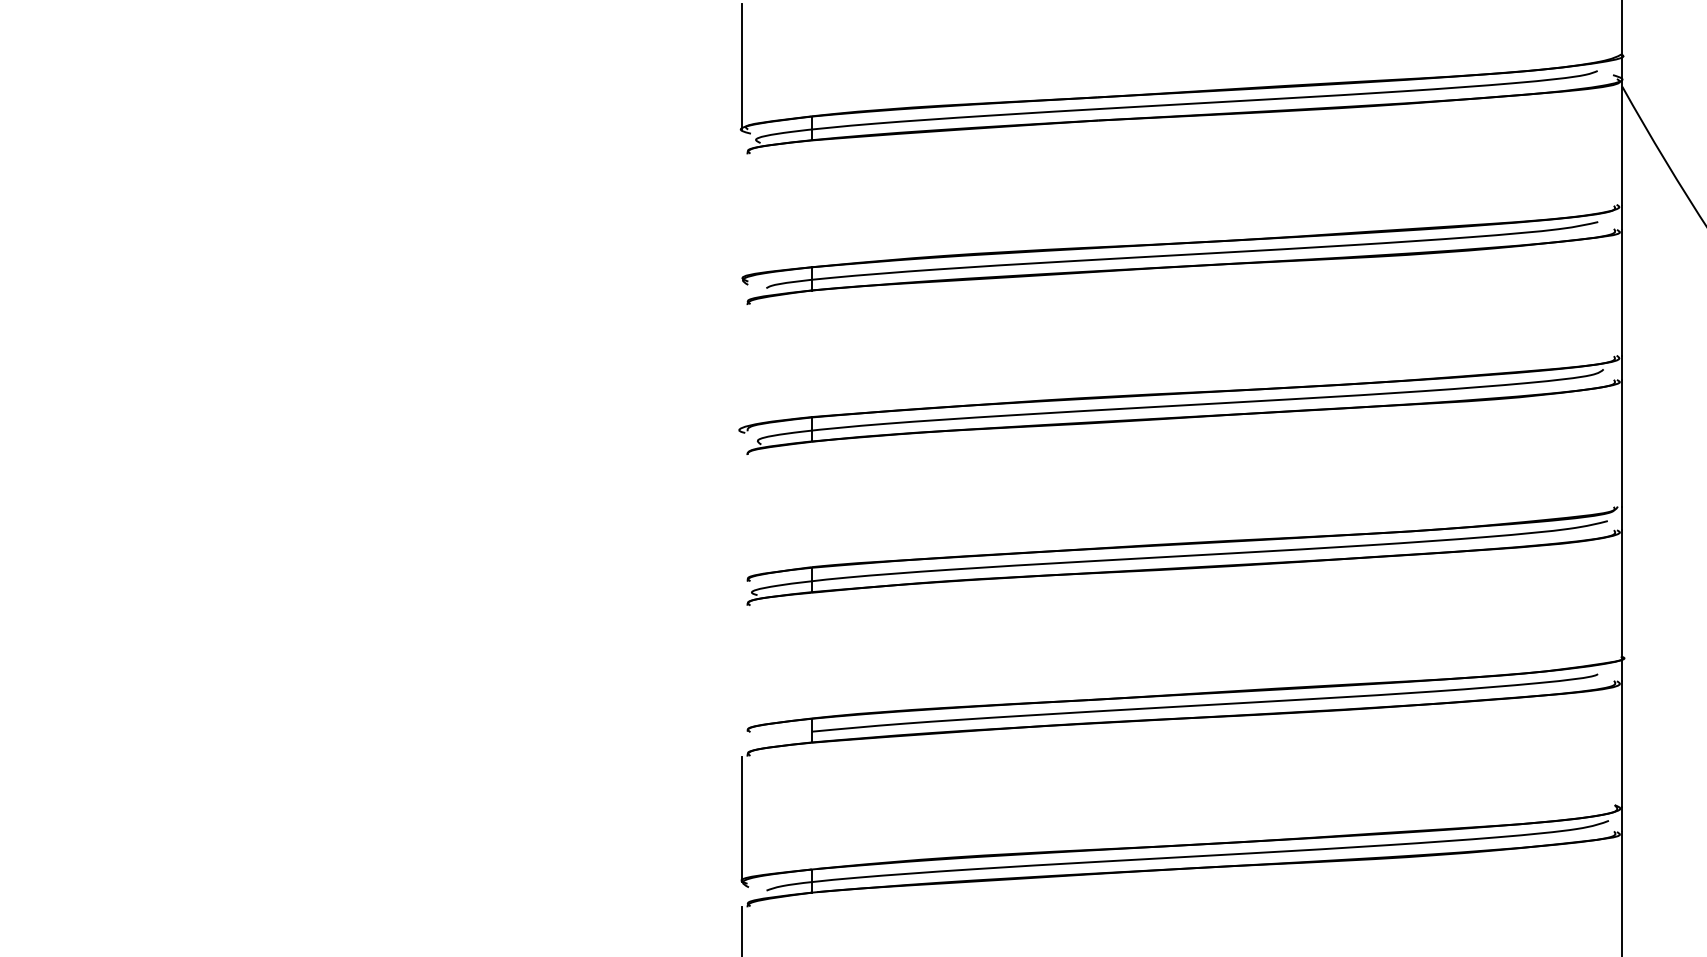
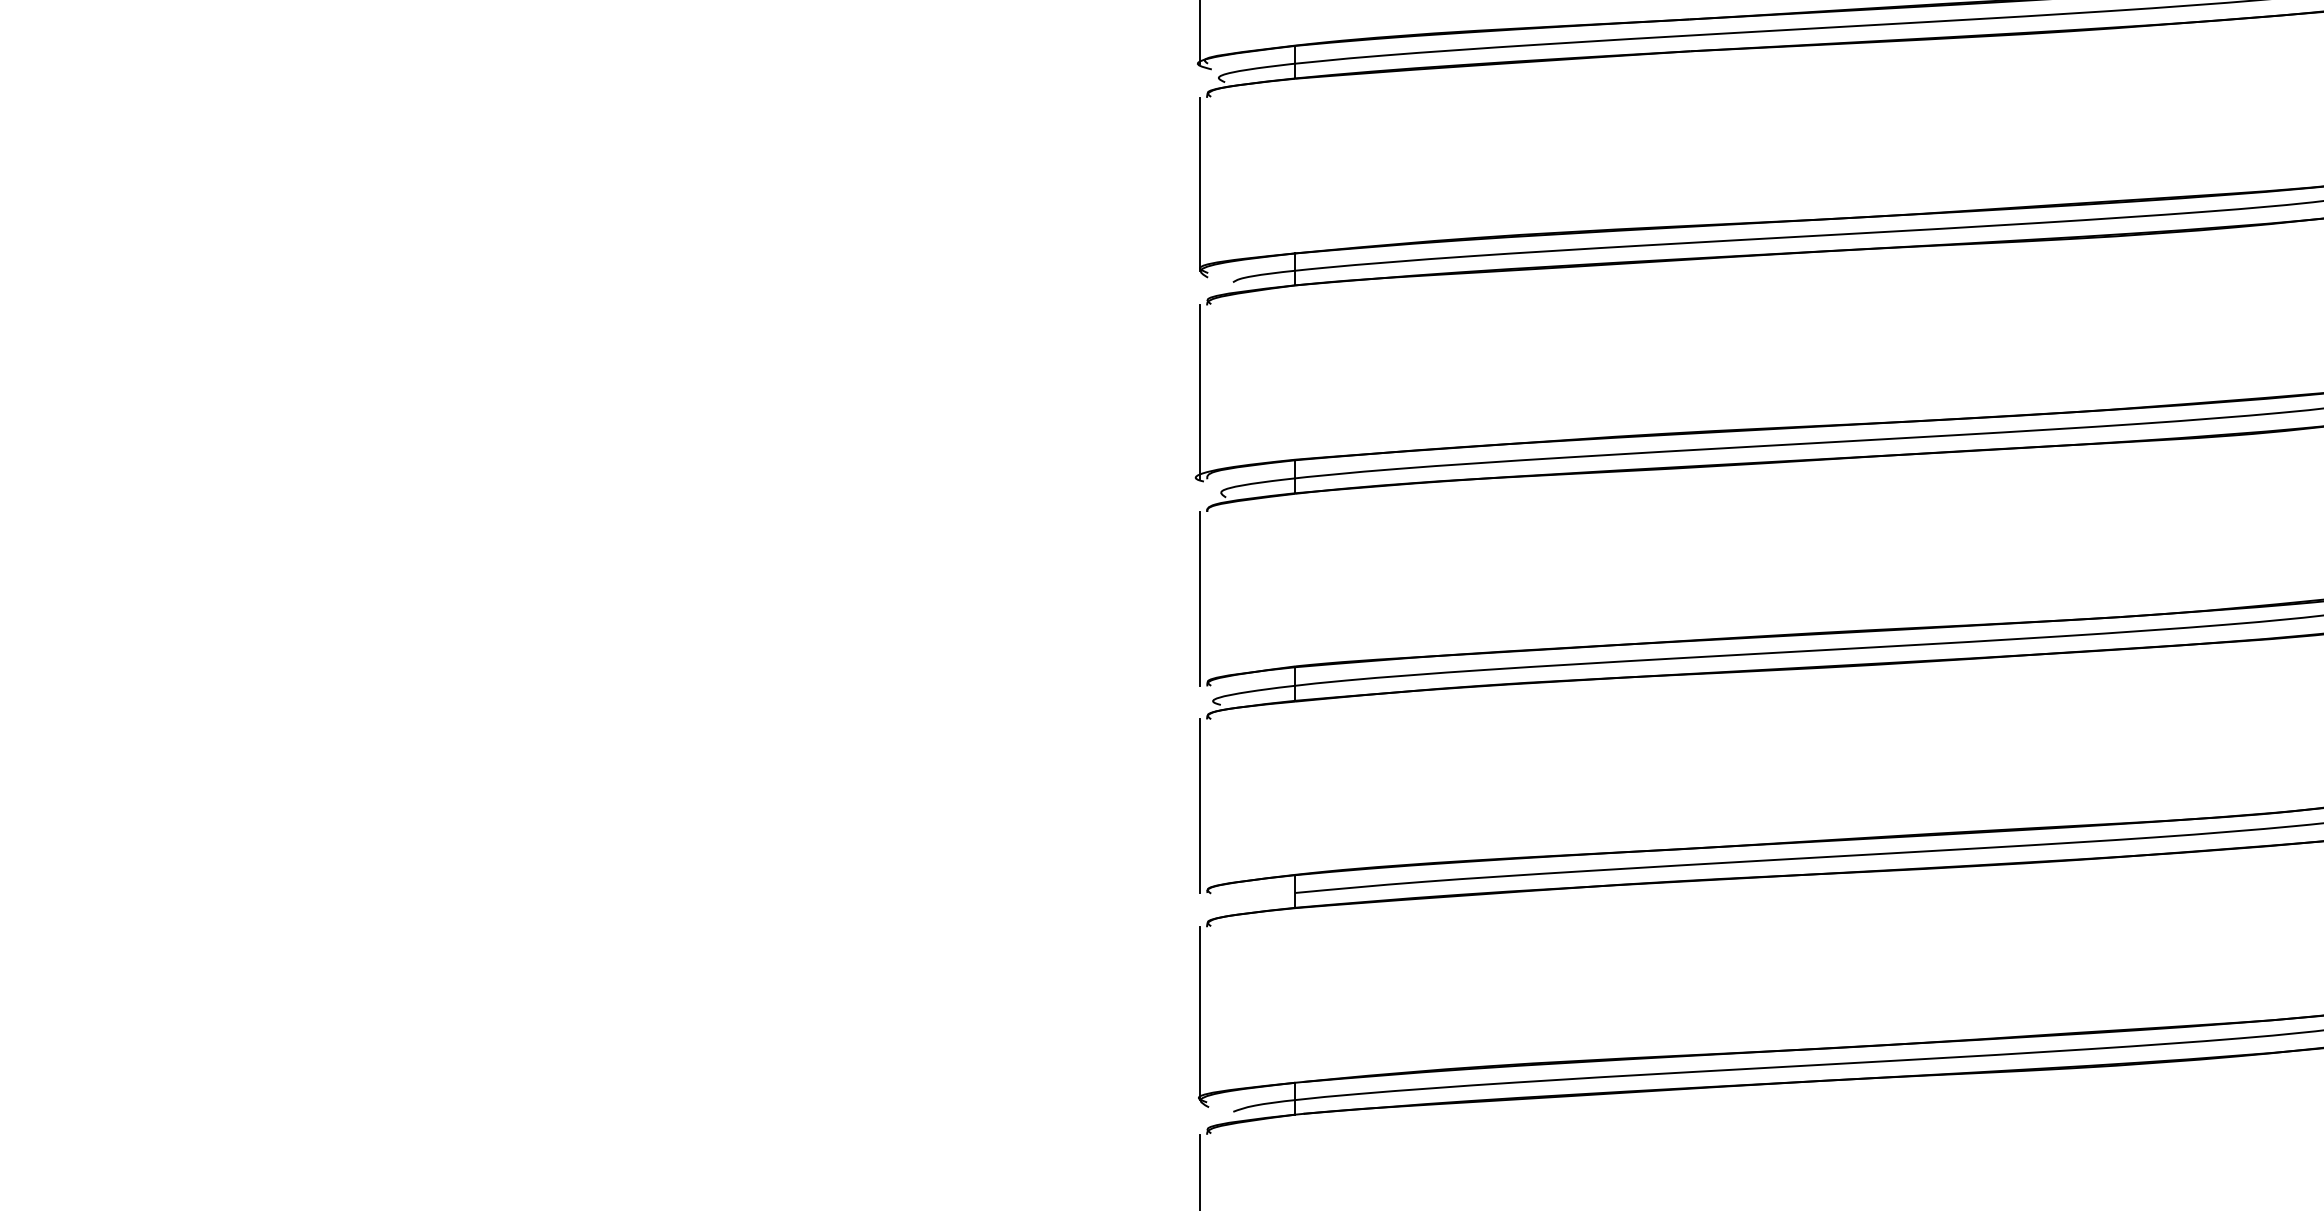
line: (742, 217) -> (1200, 184), added
line: (742, 368) -> (1200, 392), added
line: (742, 518) -> (1200, 599), added
line: (742, 668) -> (1200, 805), added

